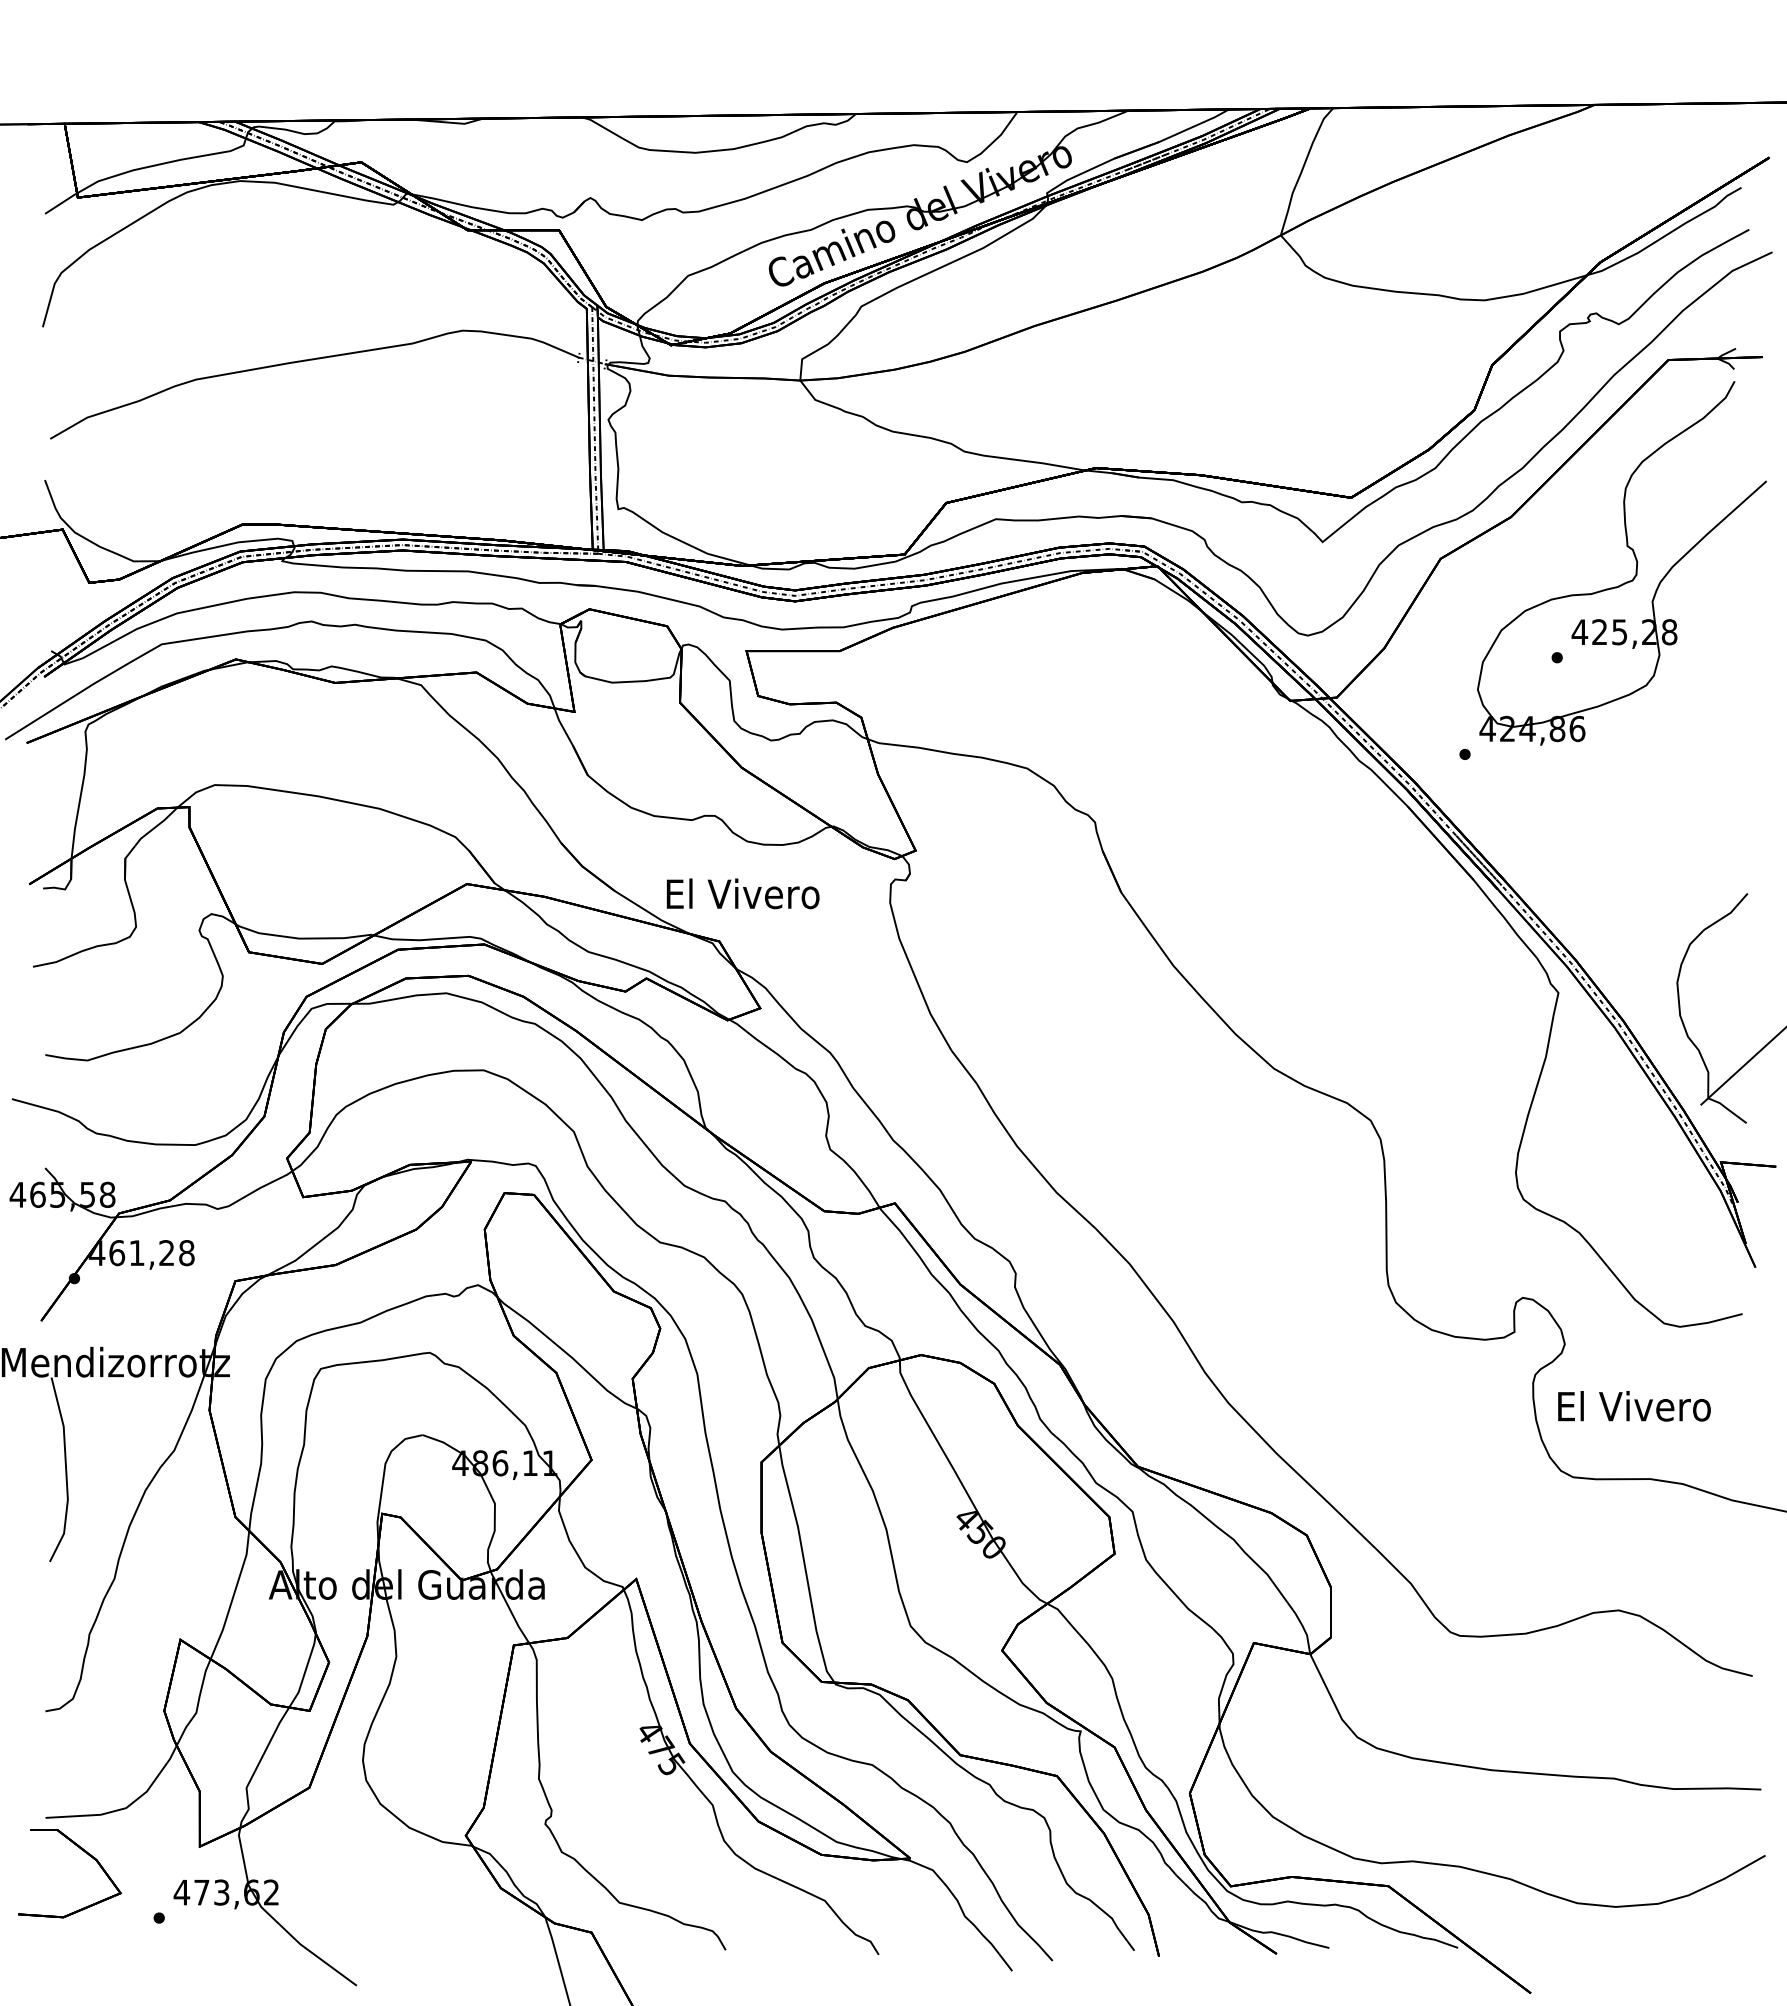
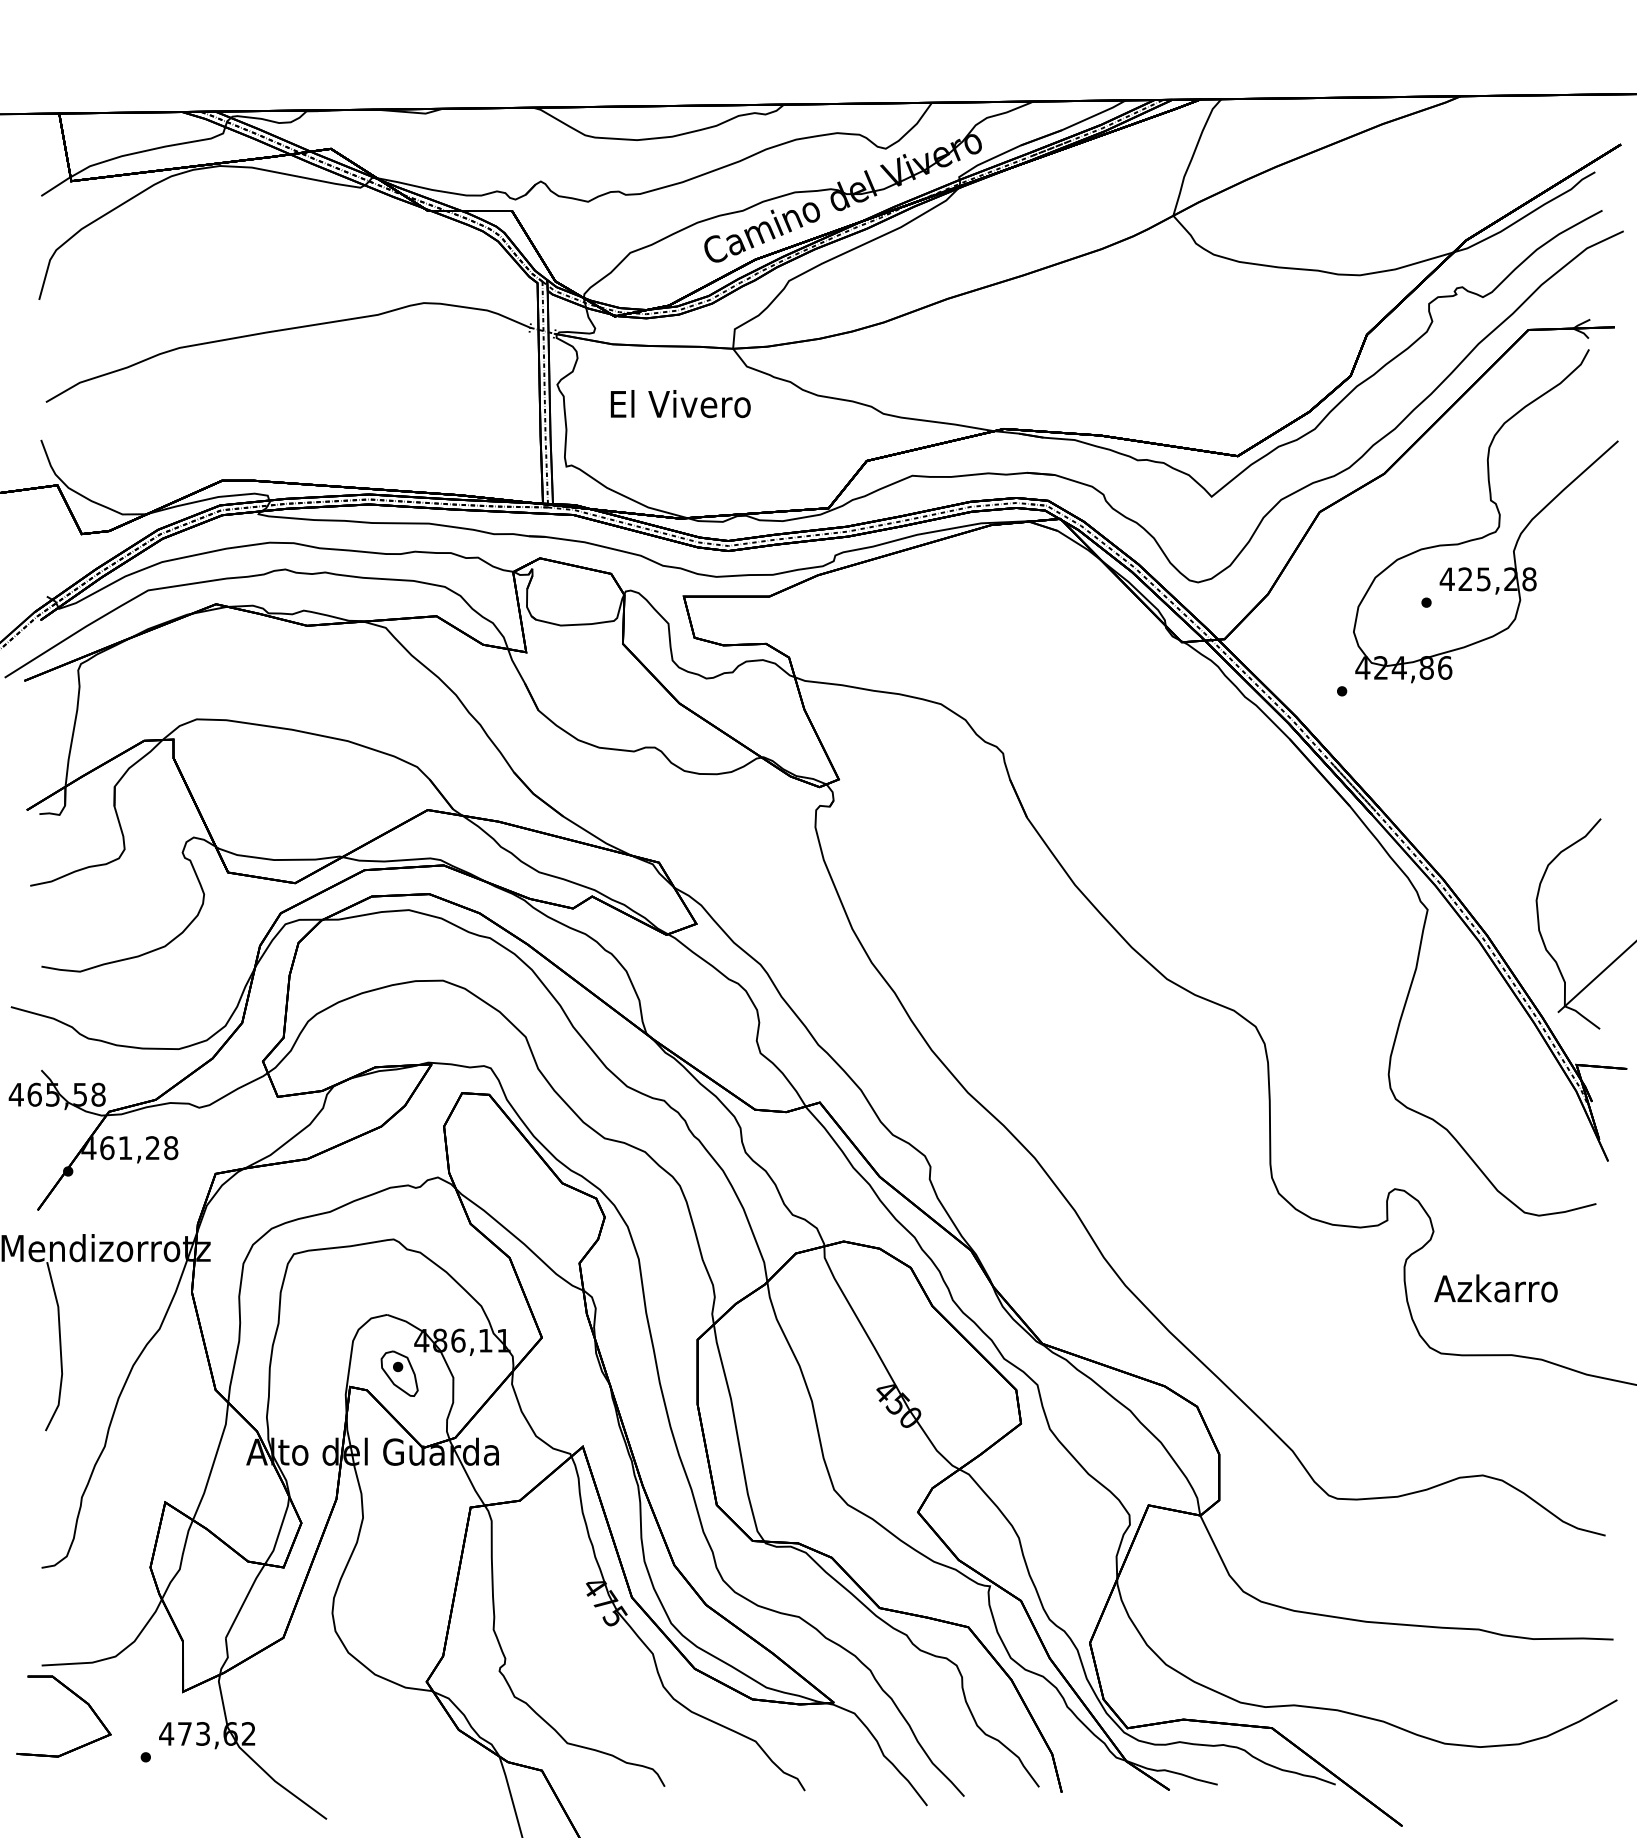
text: (742, 893) -> (680, 403), moved
text: (1634, 1406) -> (1497, 1288), El Vivero -> Azkarro
part: (435, 1499) -> (398, 1373), added

